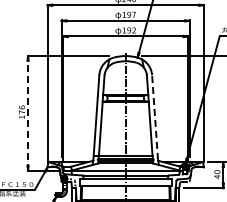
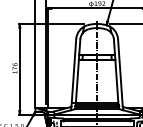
line: (28, 112) -> (20, 68), dashed -> solid
line: (155, 117) -> (120, 72), dashed -> solid

